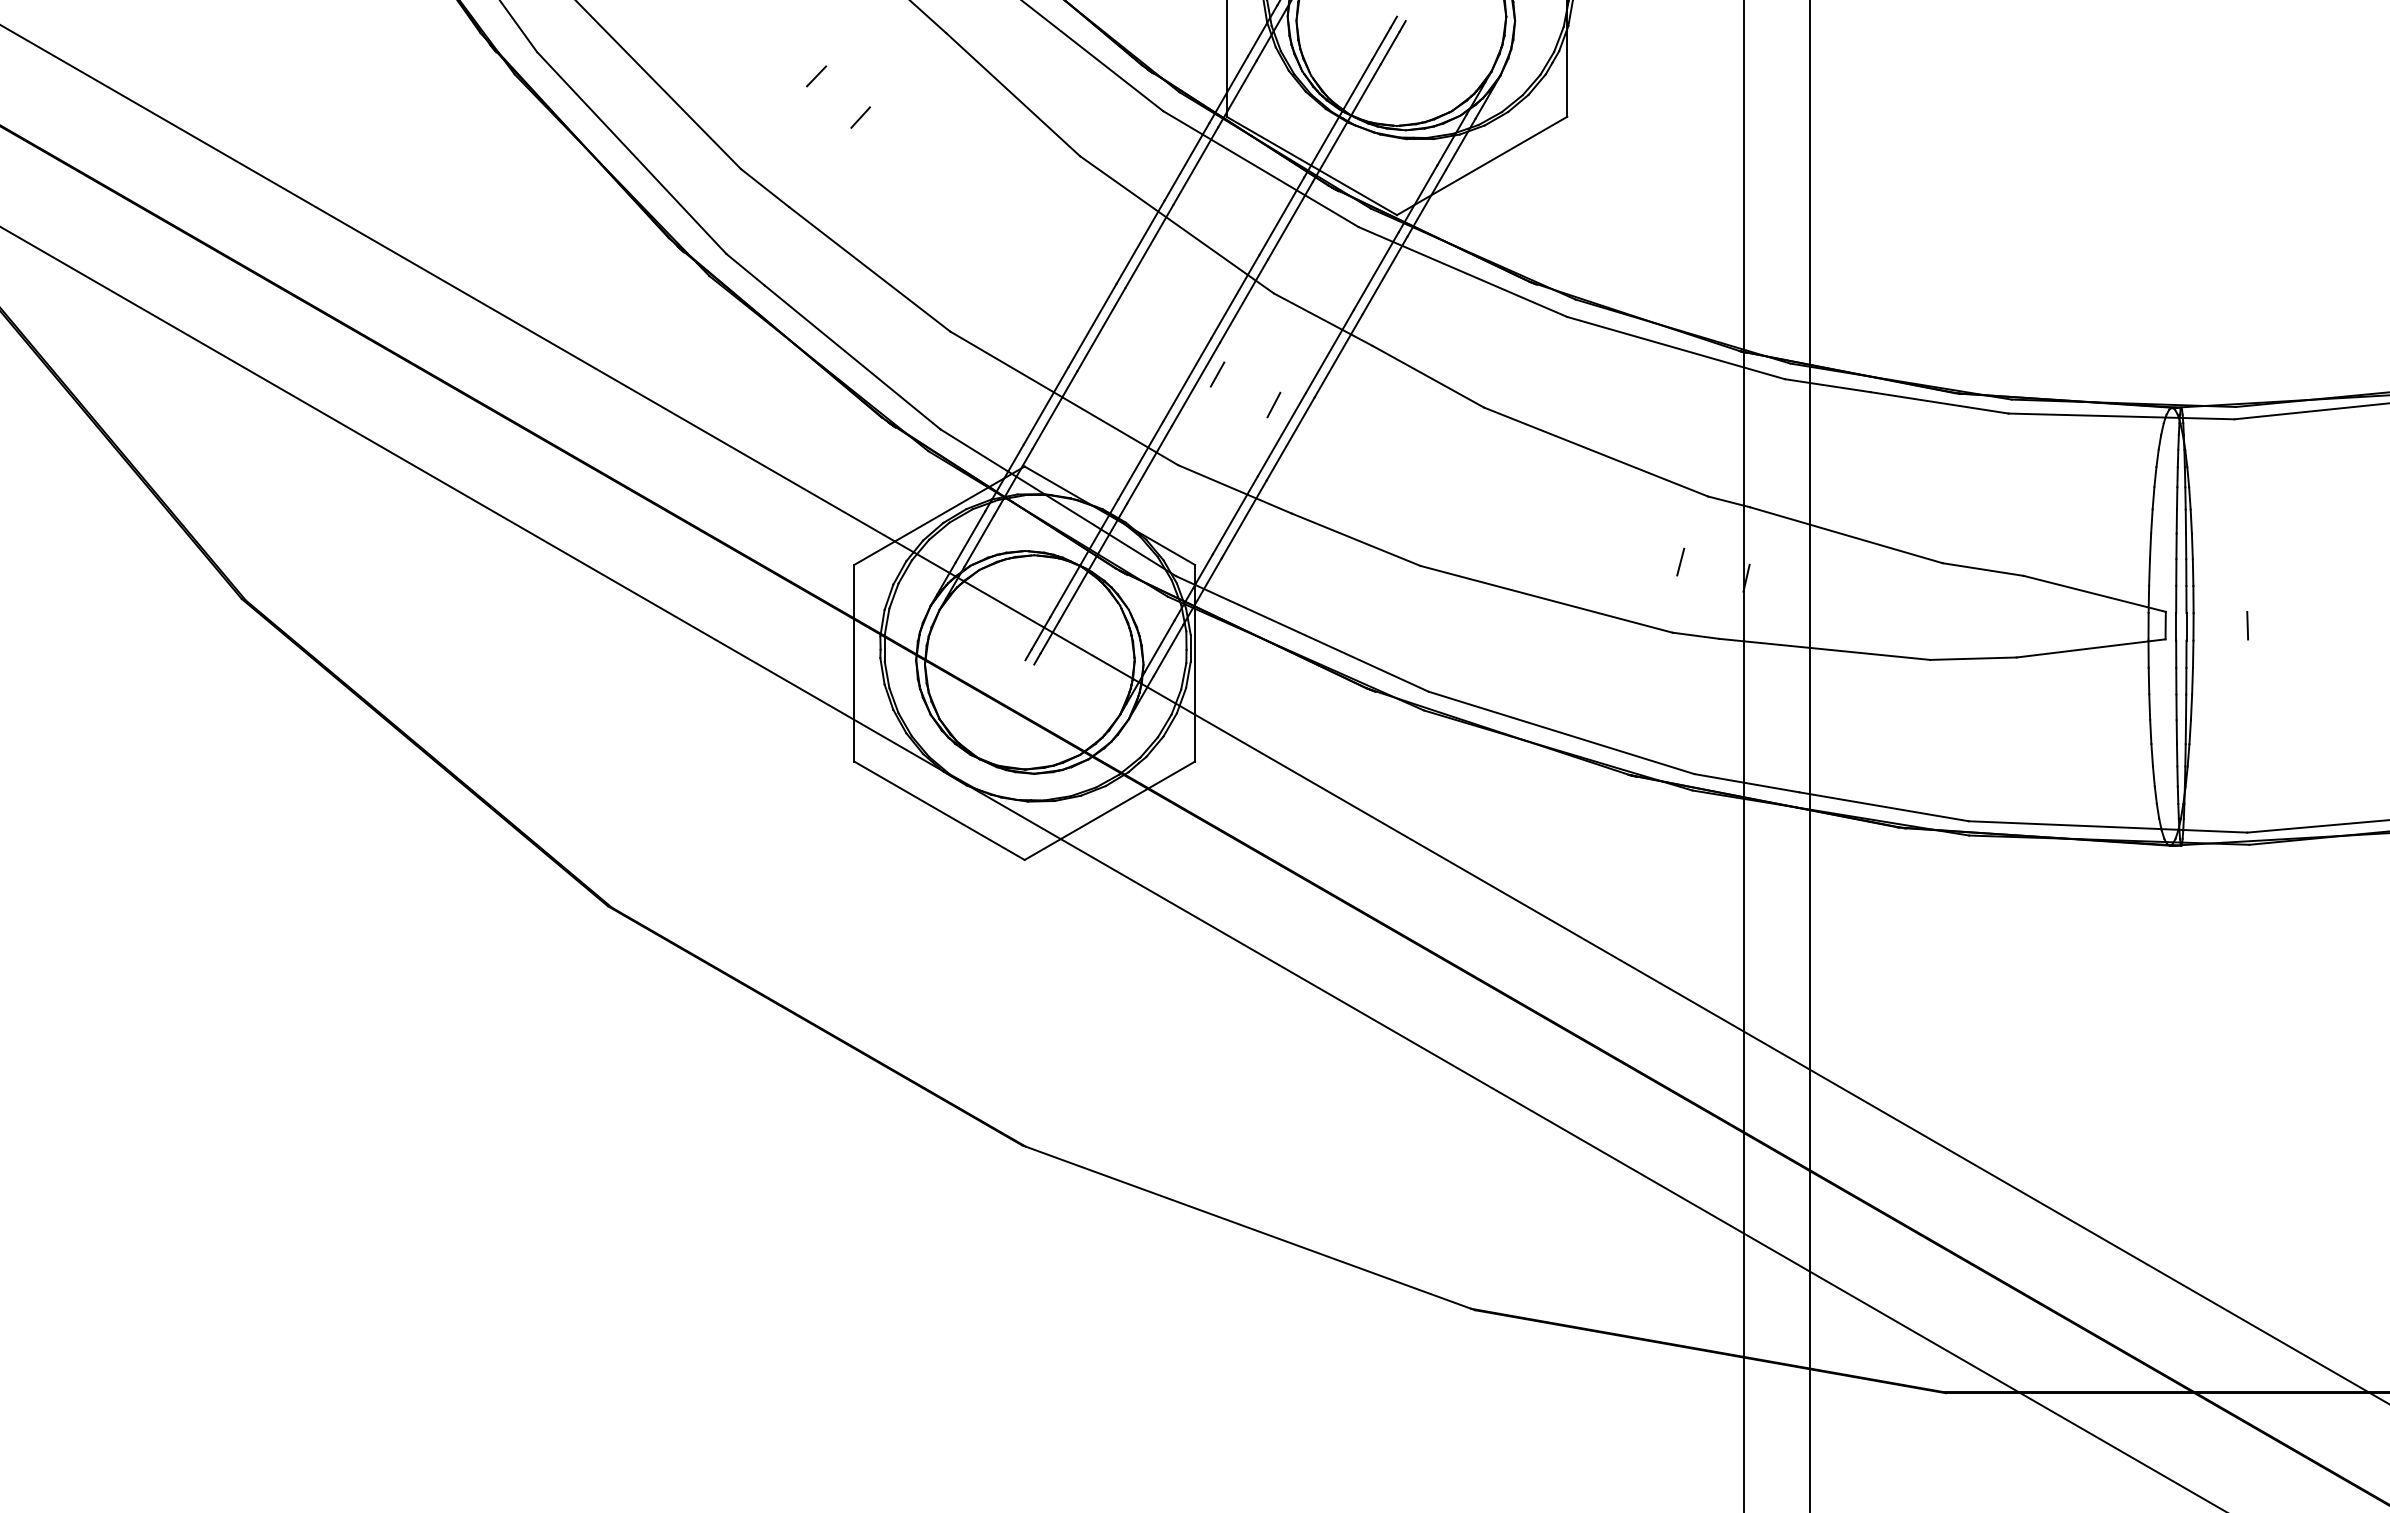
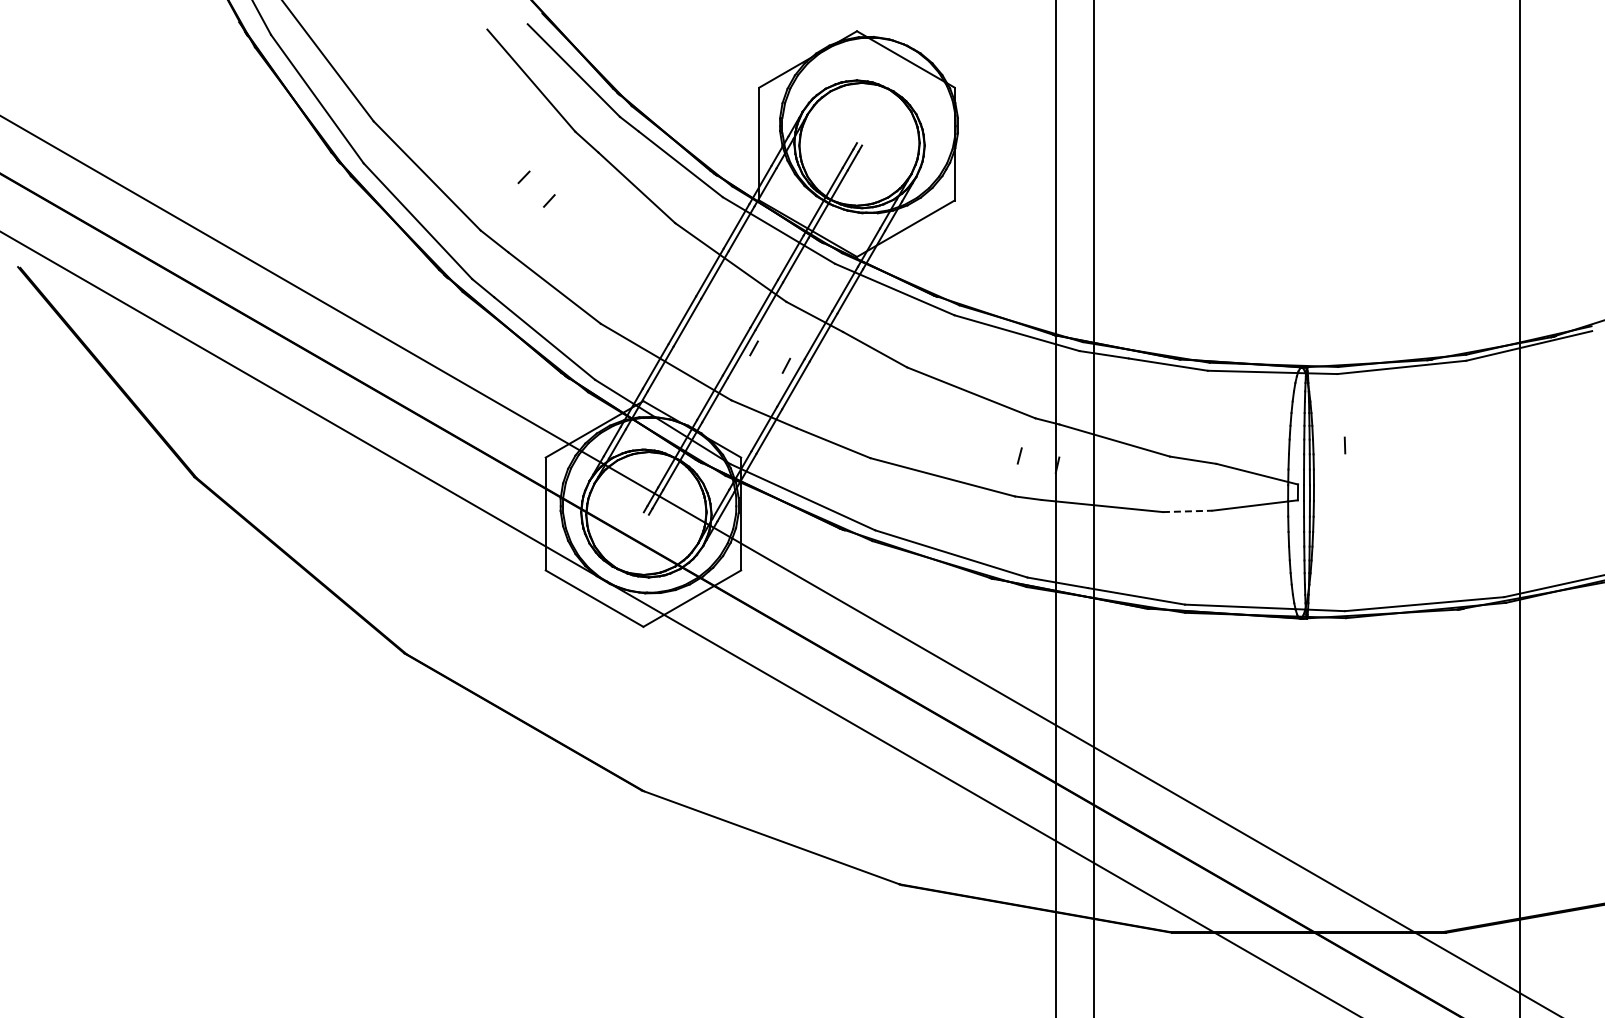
line: (2246, 625) -> (1344, 445), moved
line: (1973, 658) -> (1187, 511), solid -> dashed

